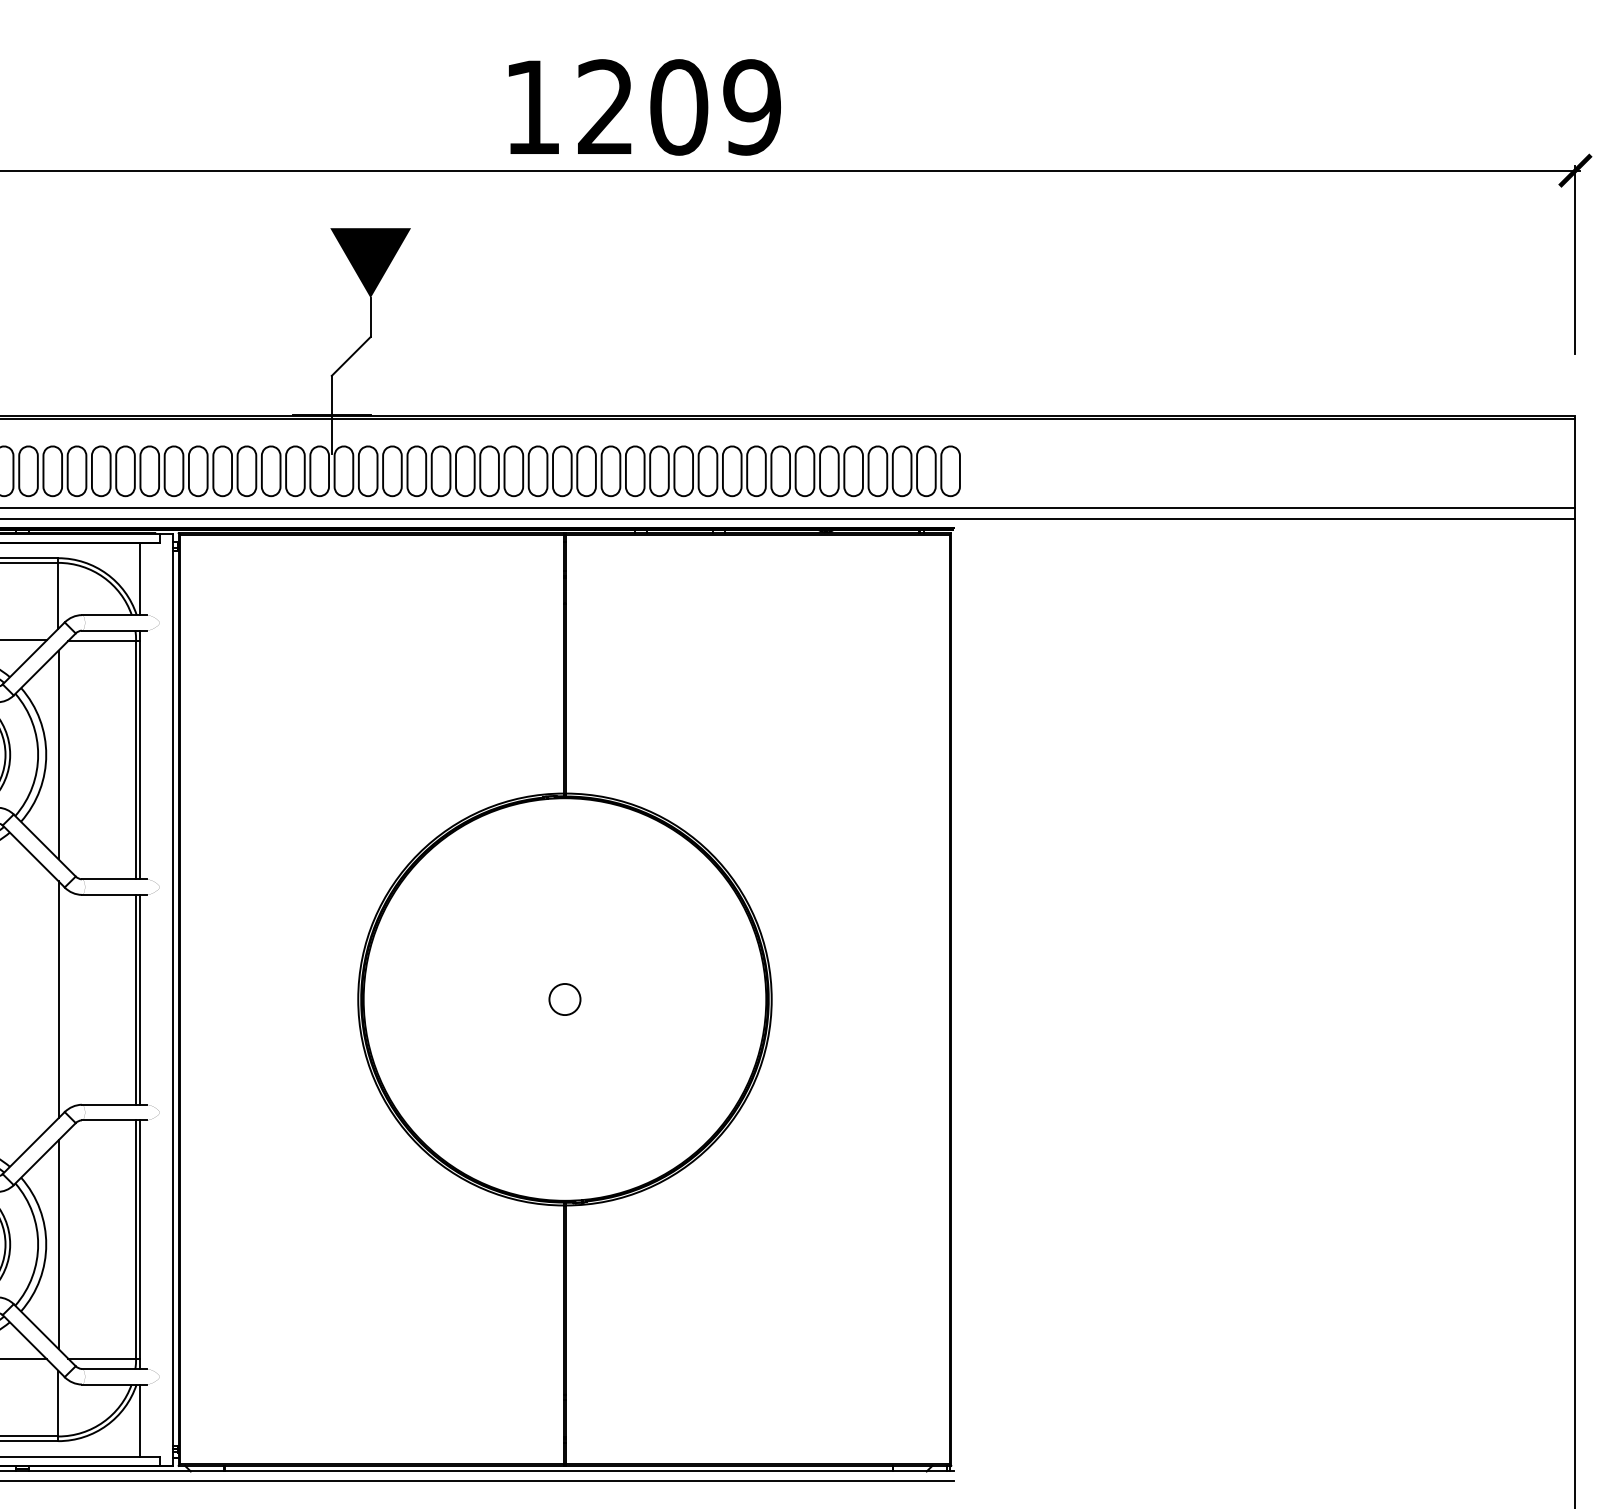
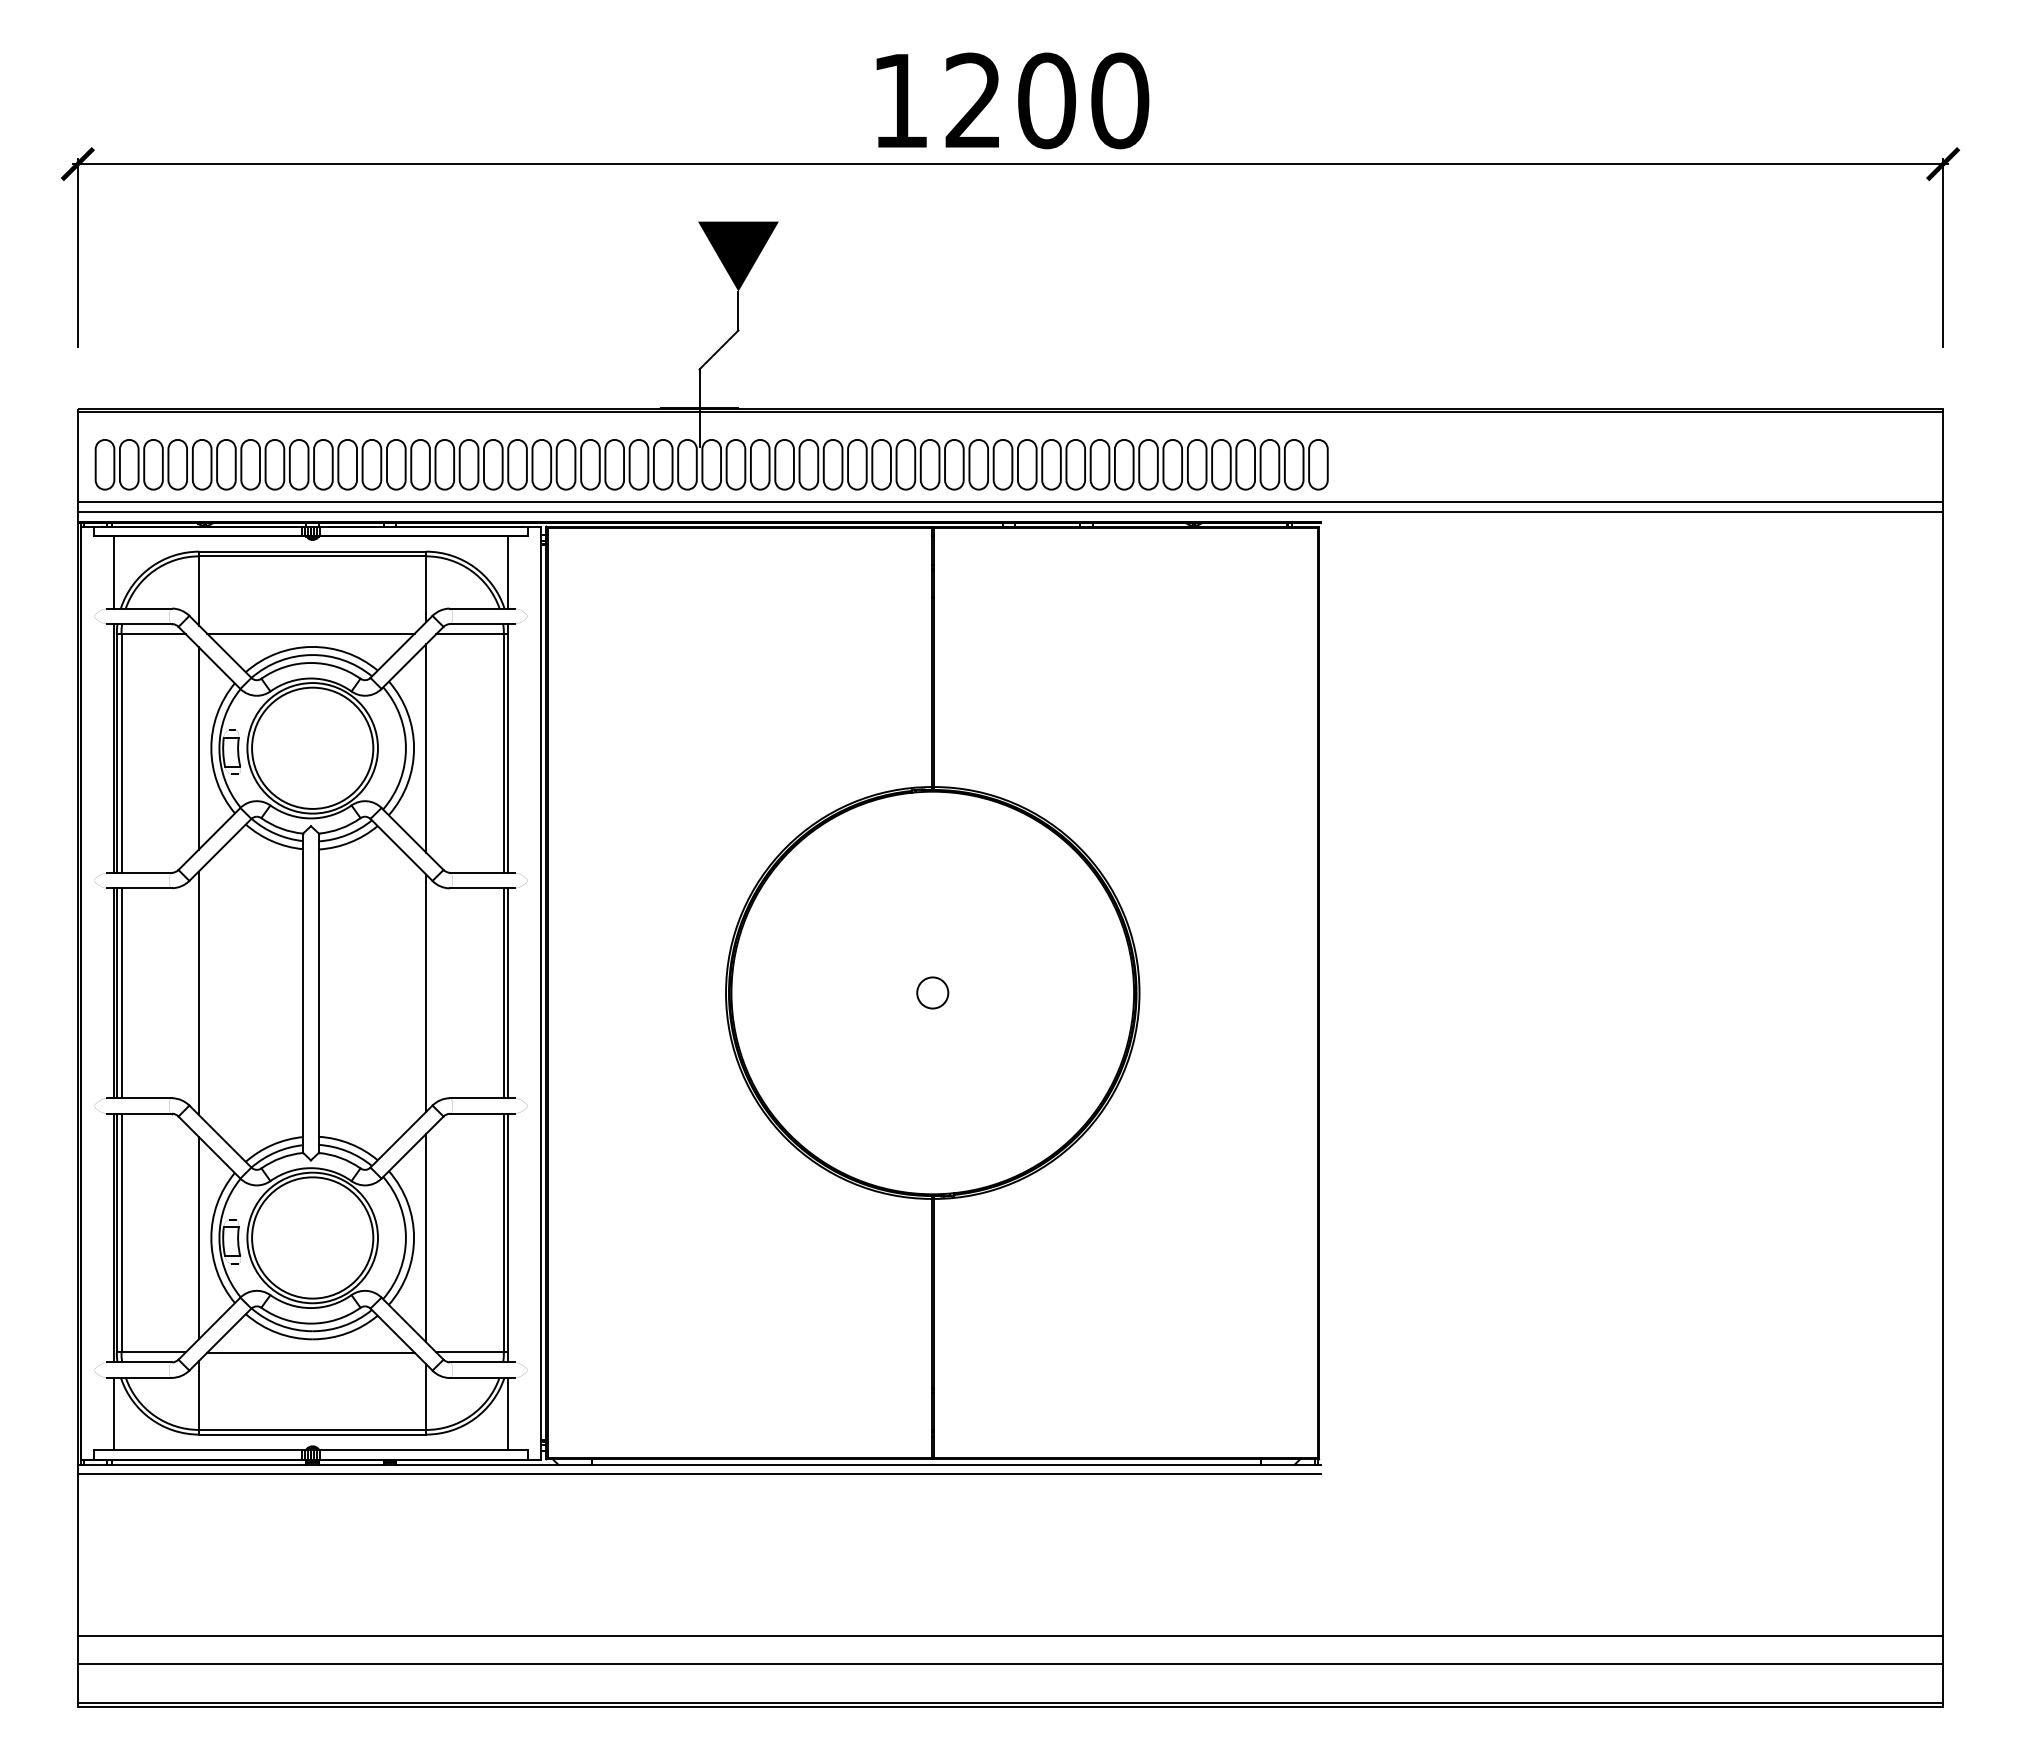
text: (752, 107) -> (1120, 100), 1209 -> 1200

